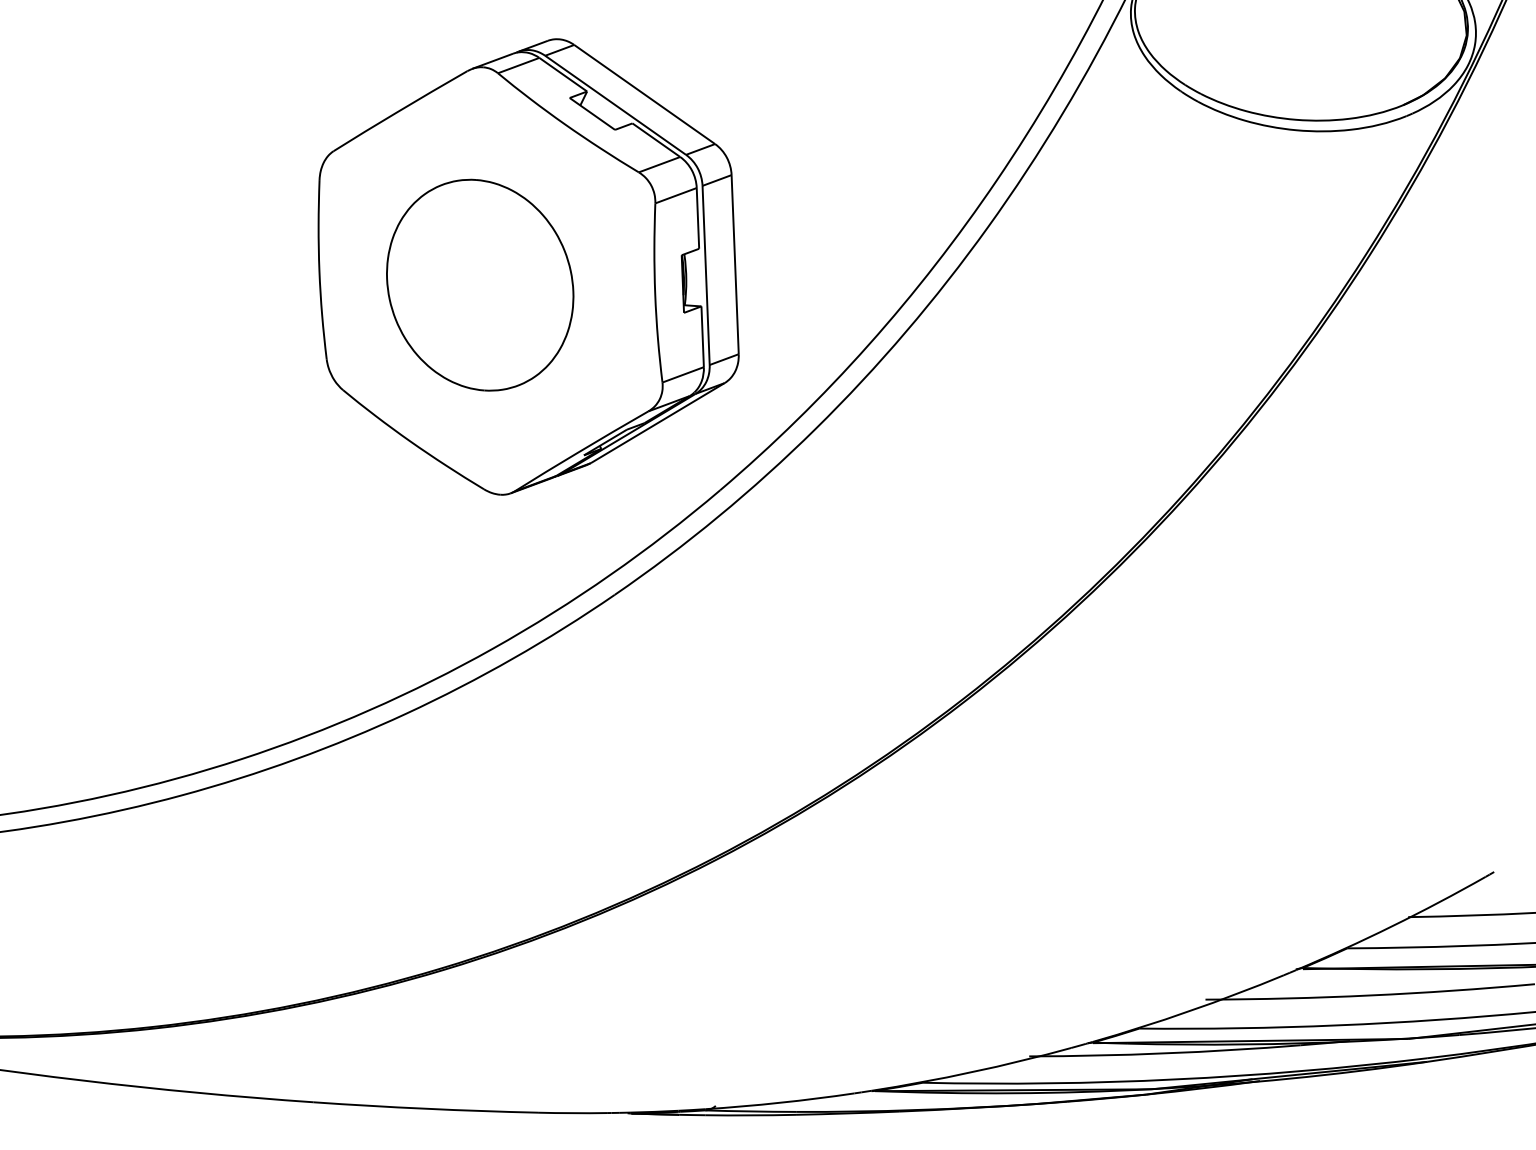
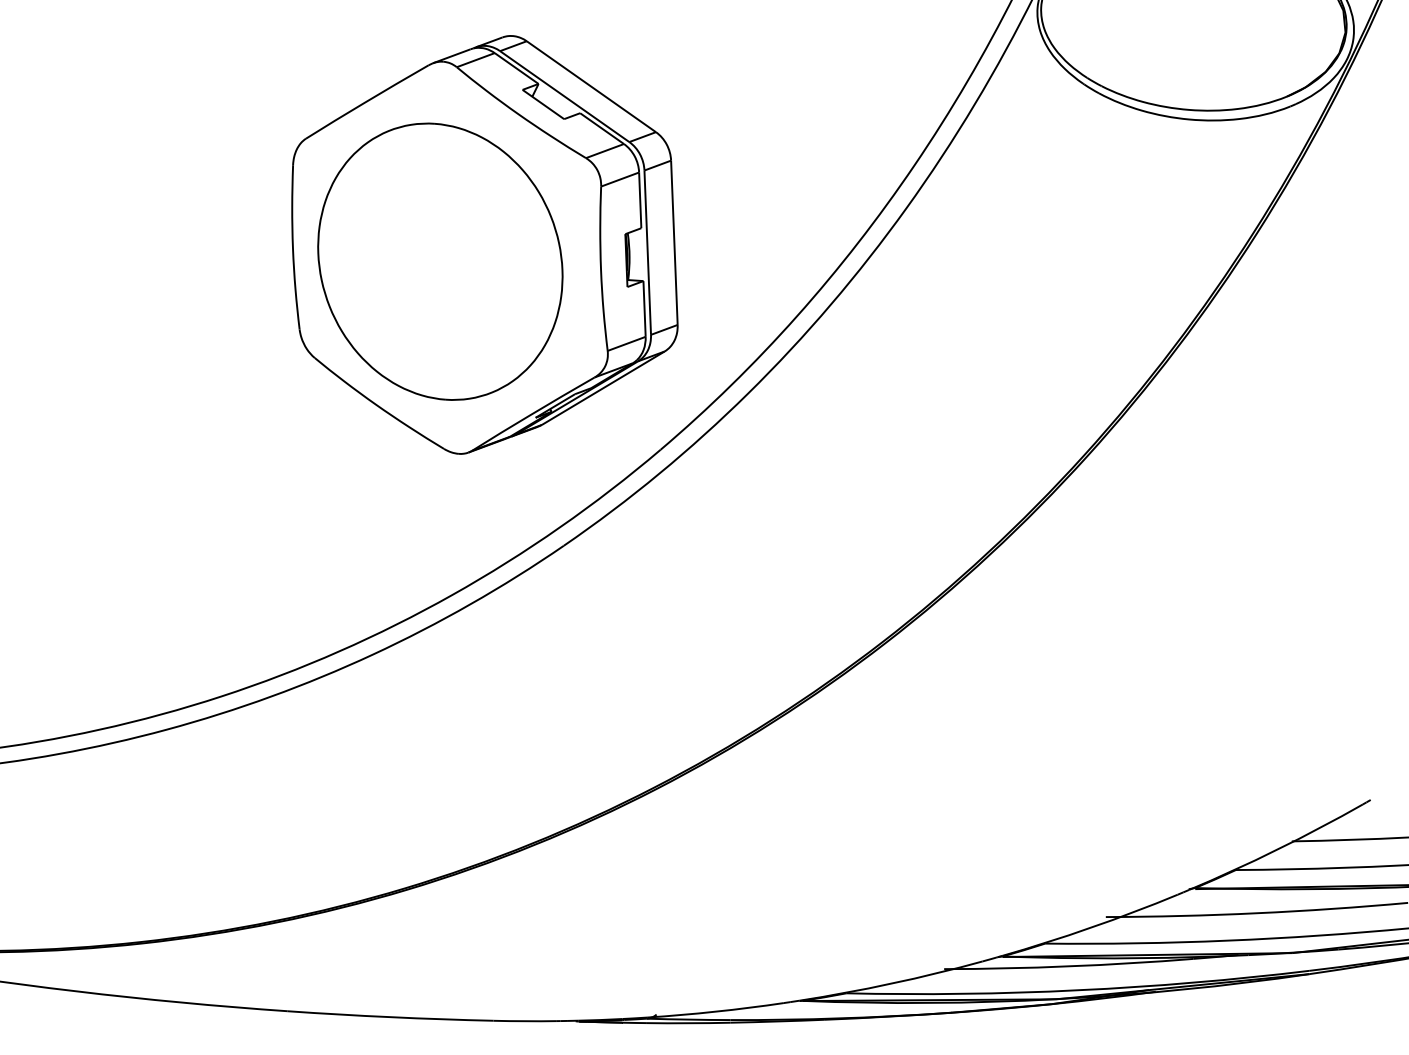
part: (480, 284) -> (440, 260), size x1.43

